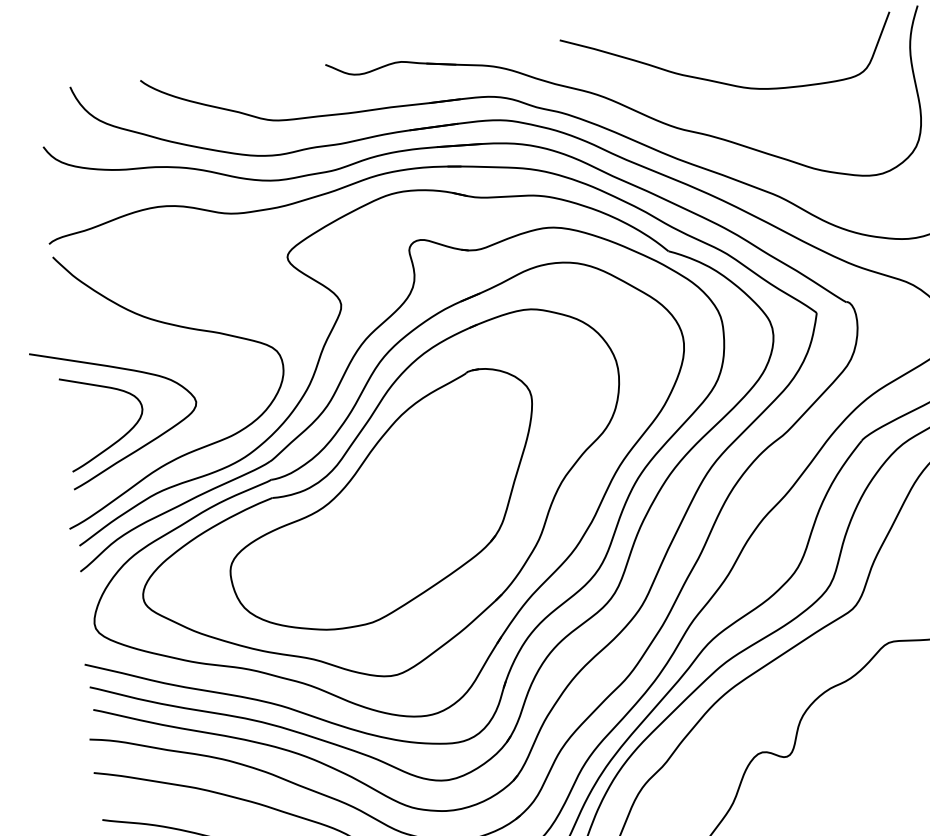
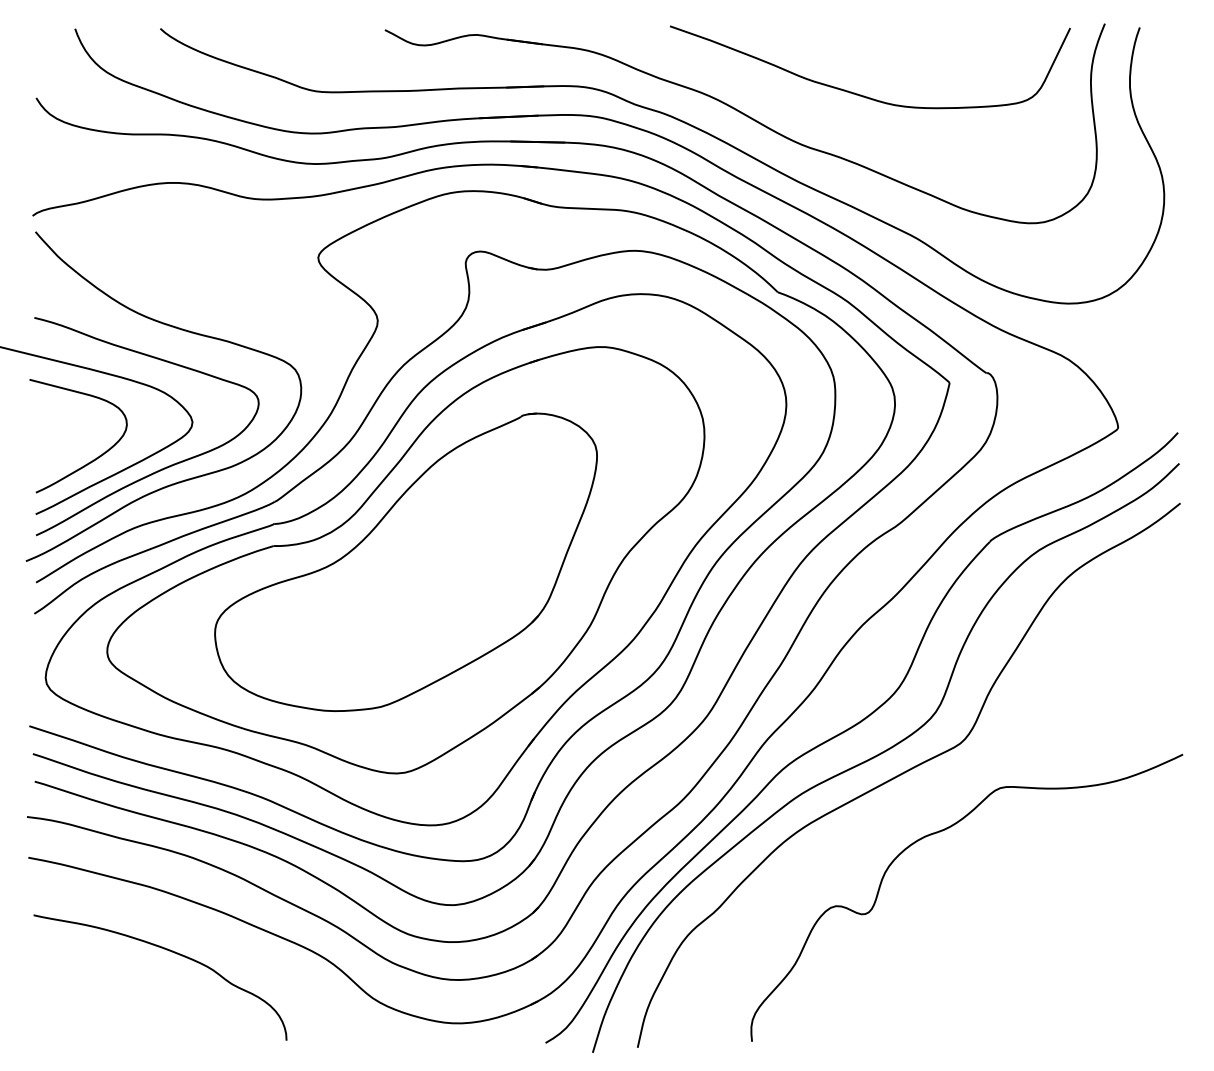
curve: (174, 442) -> (161, 468), added

